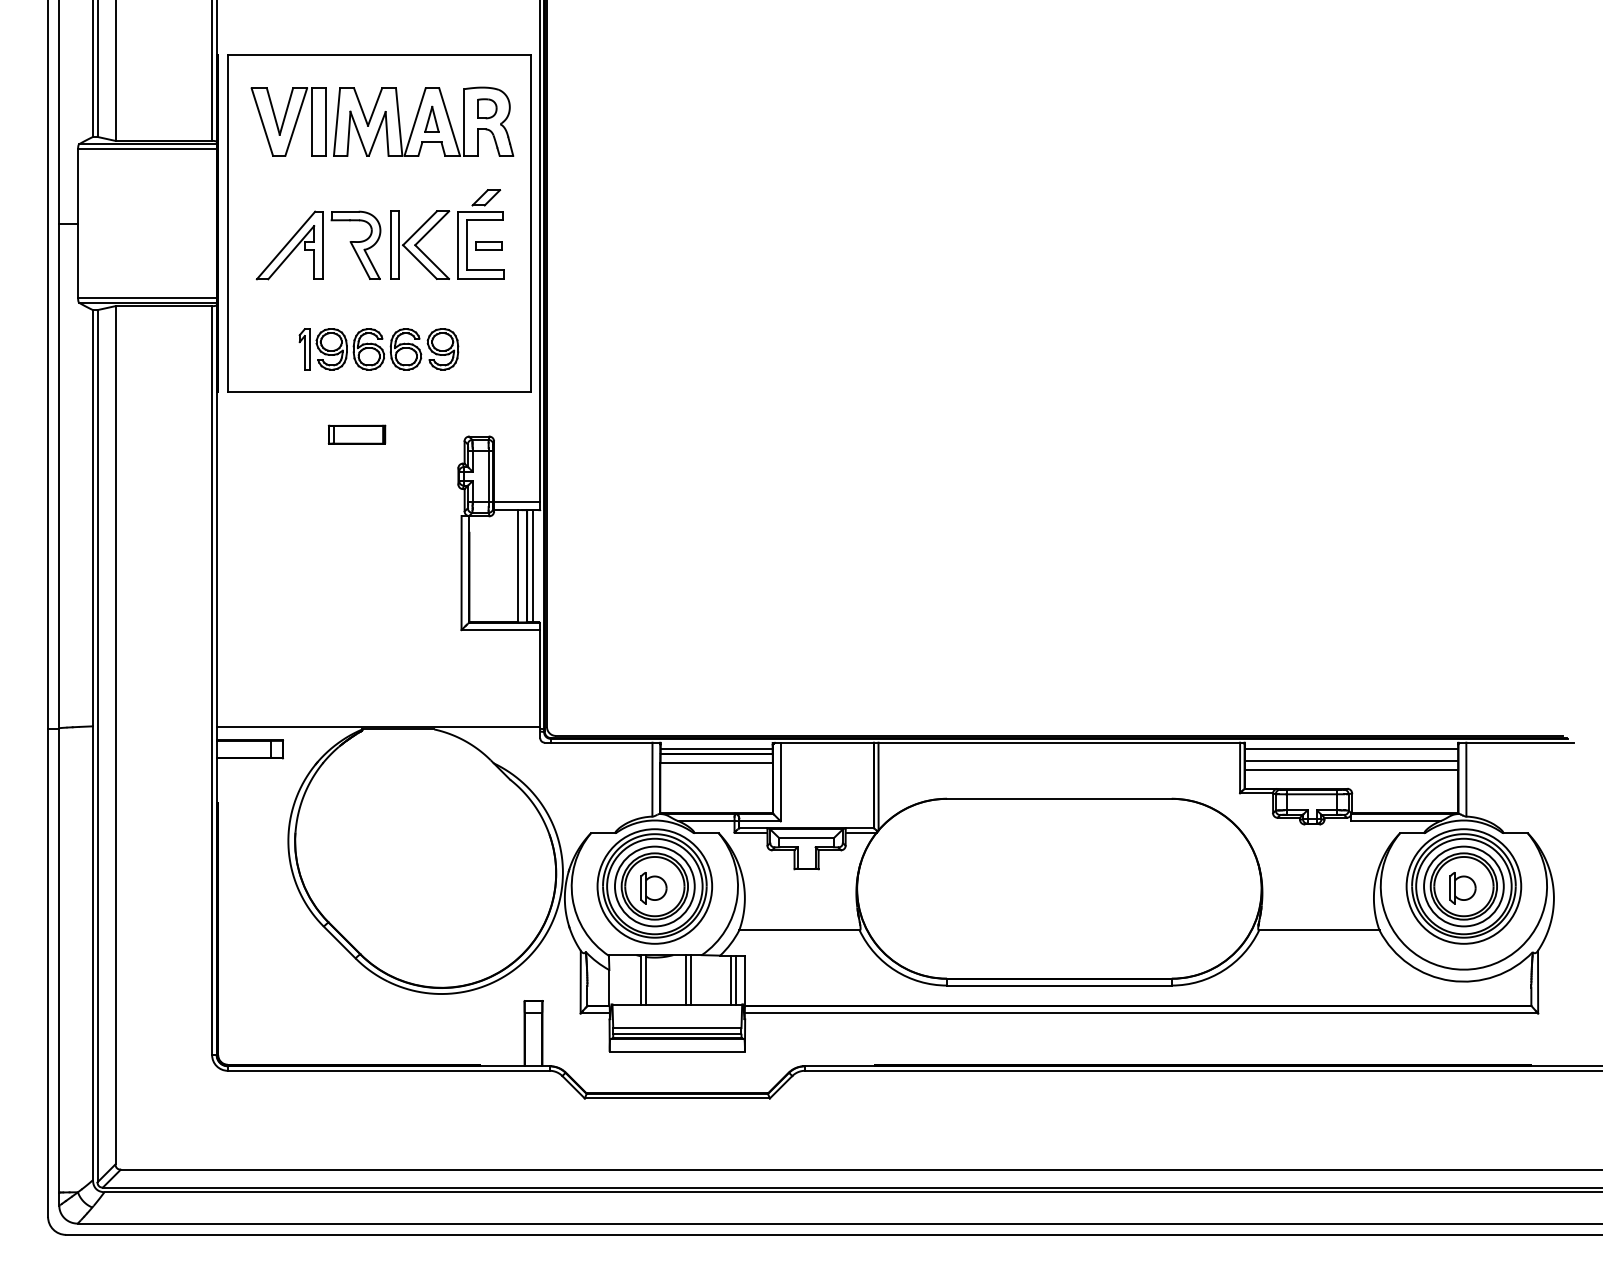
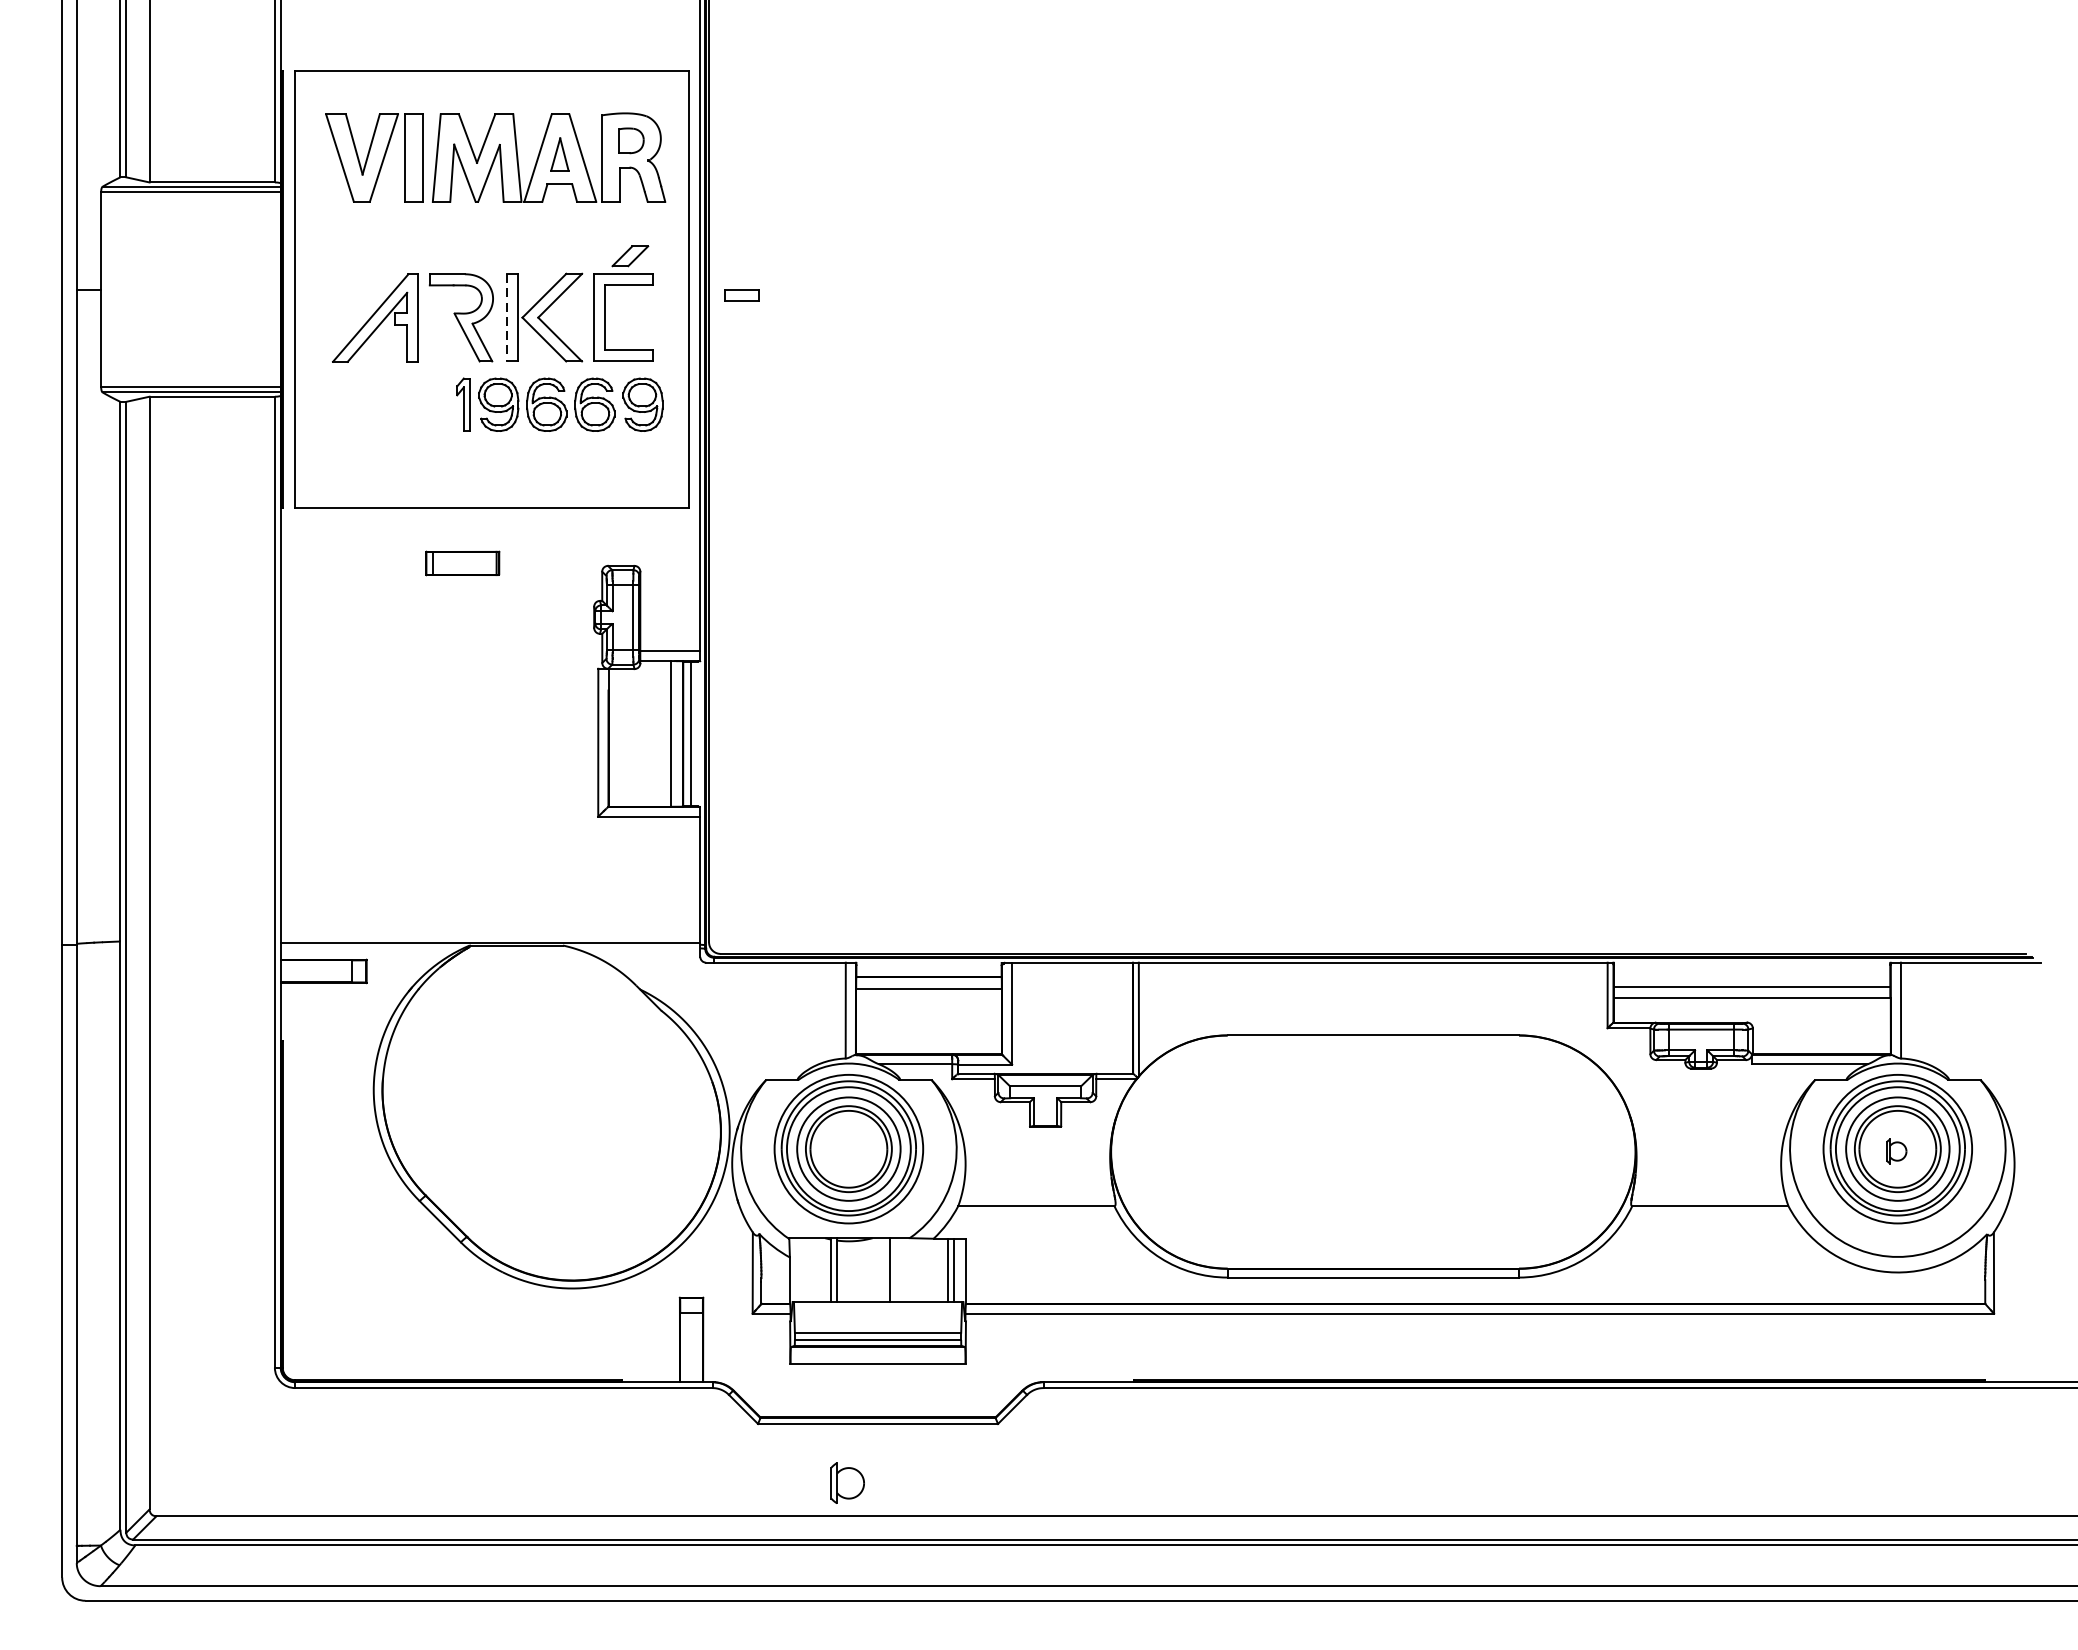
line: (390, 245) -> (506, 318), solid -> dashed
part: (488, 245) -> (740, 294), moved
part: (378, 349) -> (559, 404), moved
line: (716, 749) -> (928, 971), removed
line: (1351, 749) -> (1752, 971), removed
part: (653, 888) -> (847, 1483), moved
part: (1462, 888) -> (1895, 1151), size x0.6
line: (690, 979) -> (895, 1269), removed

